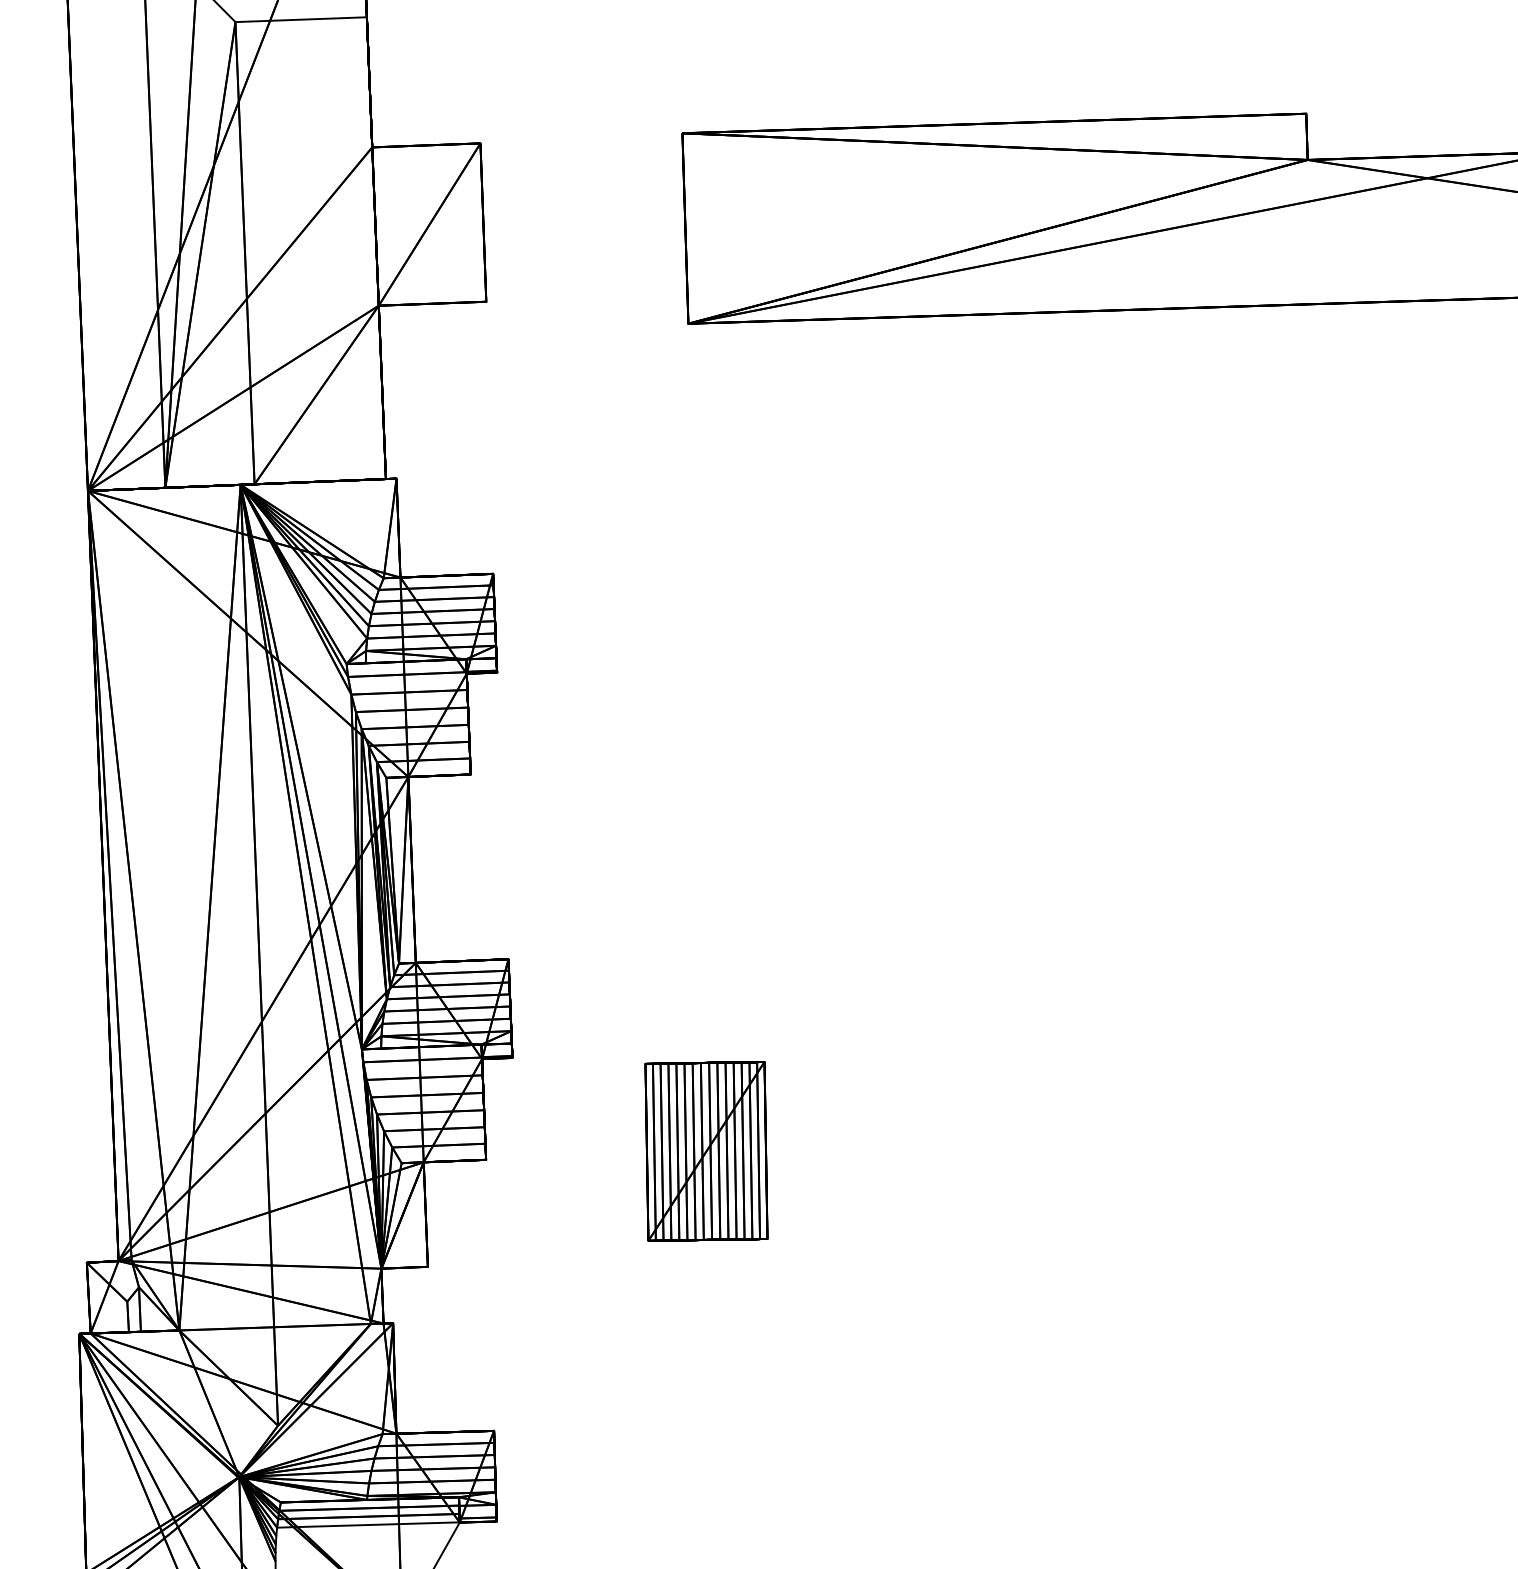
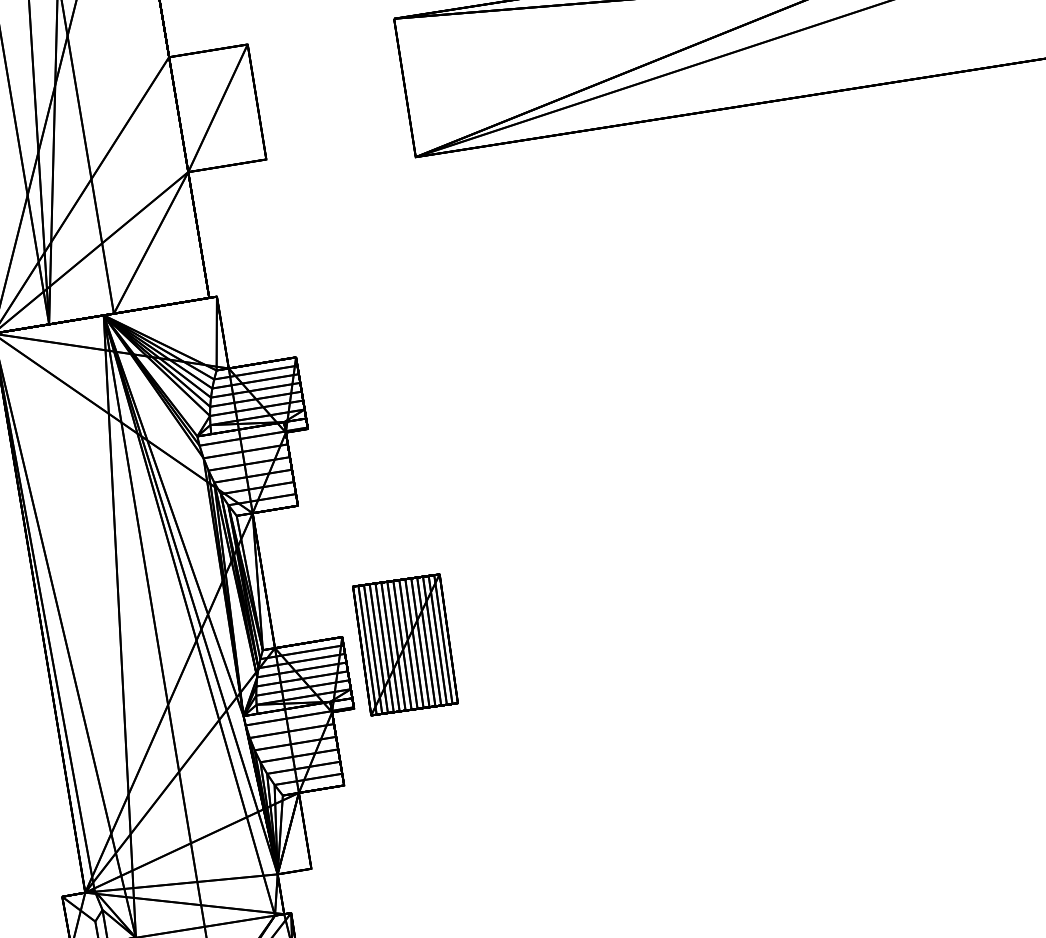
part: (706, 1151) -> (405, 644), moved

